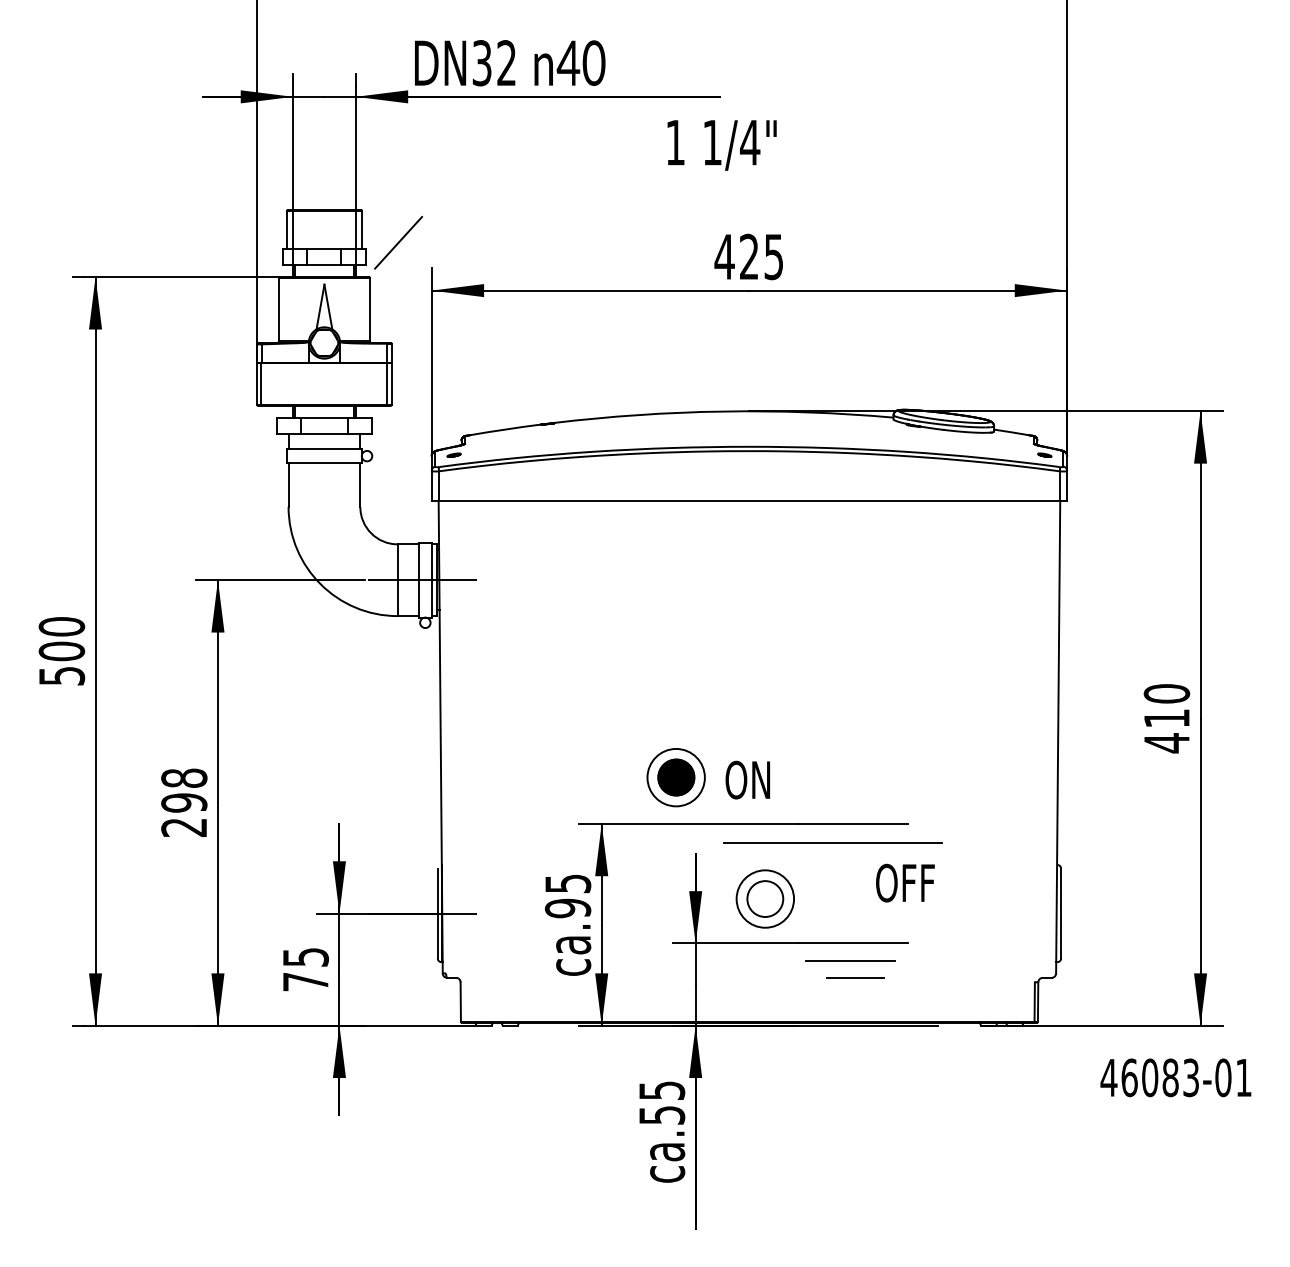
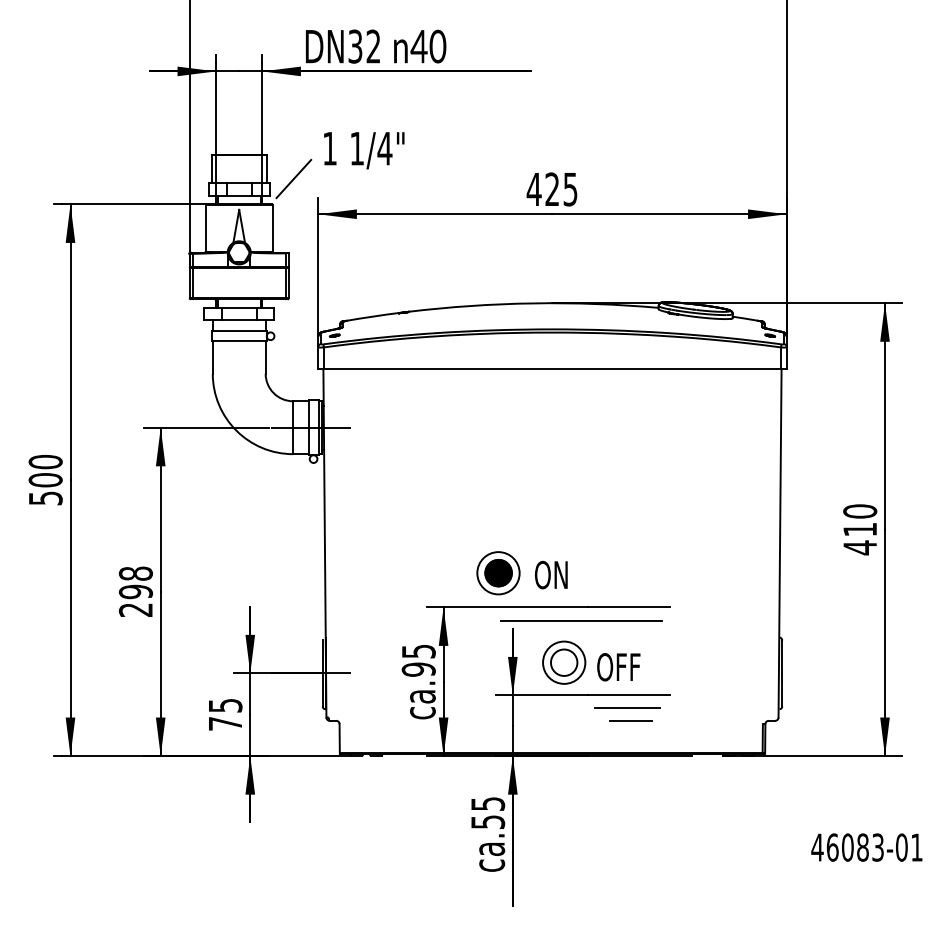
text: (721, 145) -> (363, 150), moved
line: (832, 842) -> (581, 621), moved
text: (905, 882) -> (618, 666), moved
text: (1175, 1077) -> (866, 847), moved

